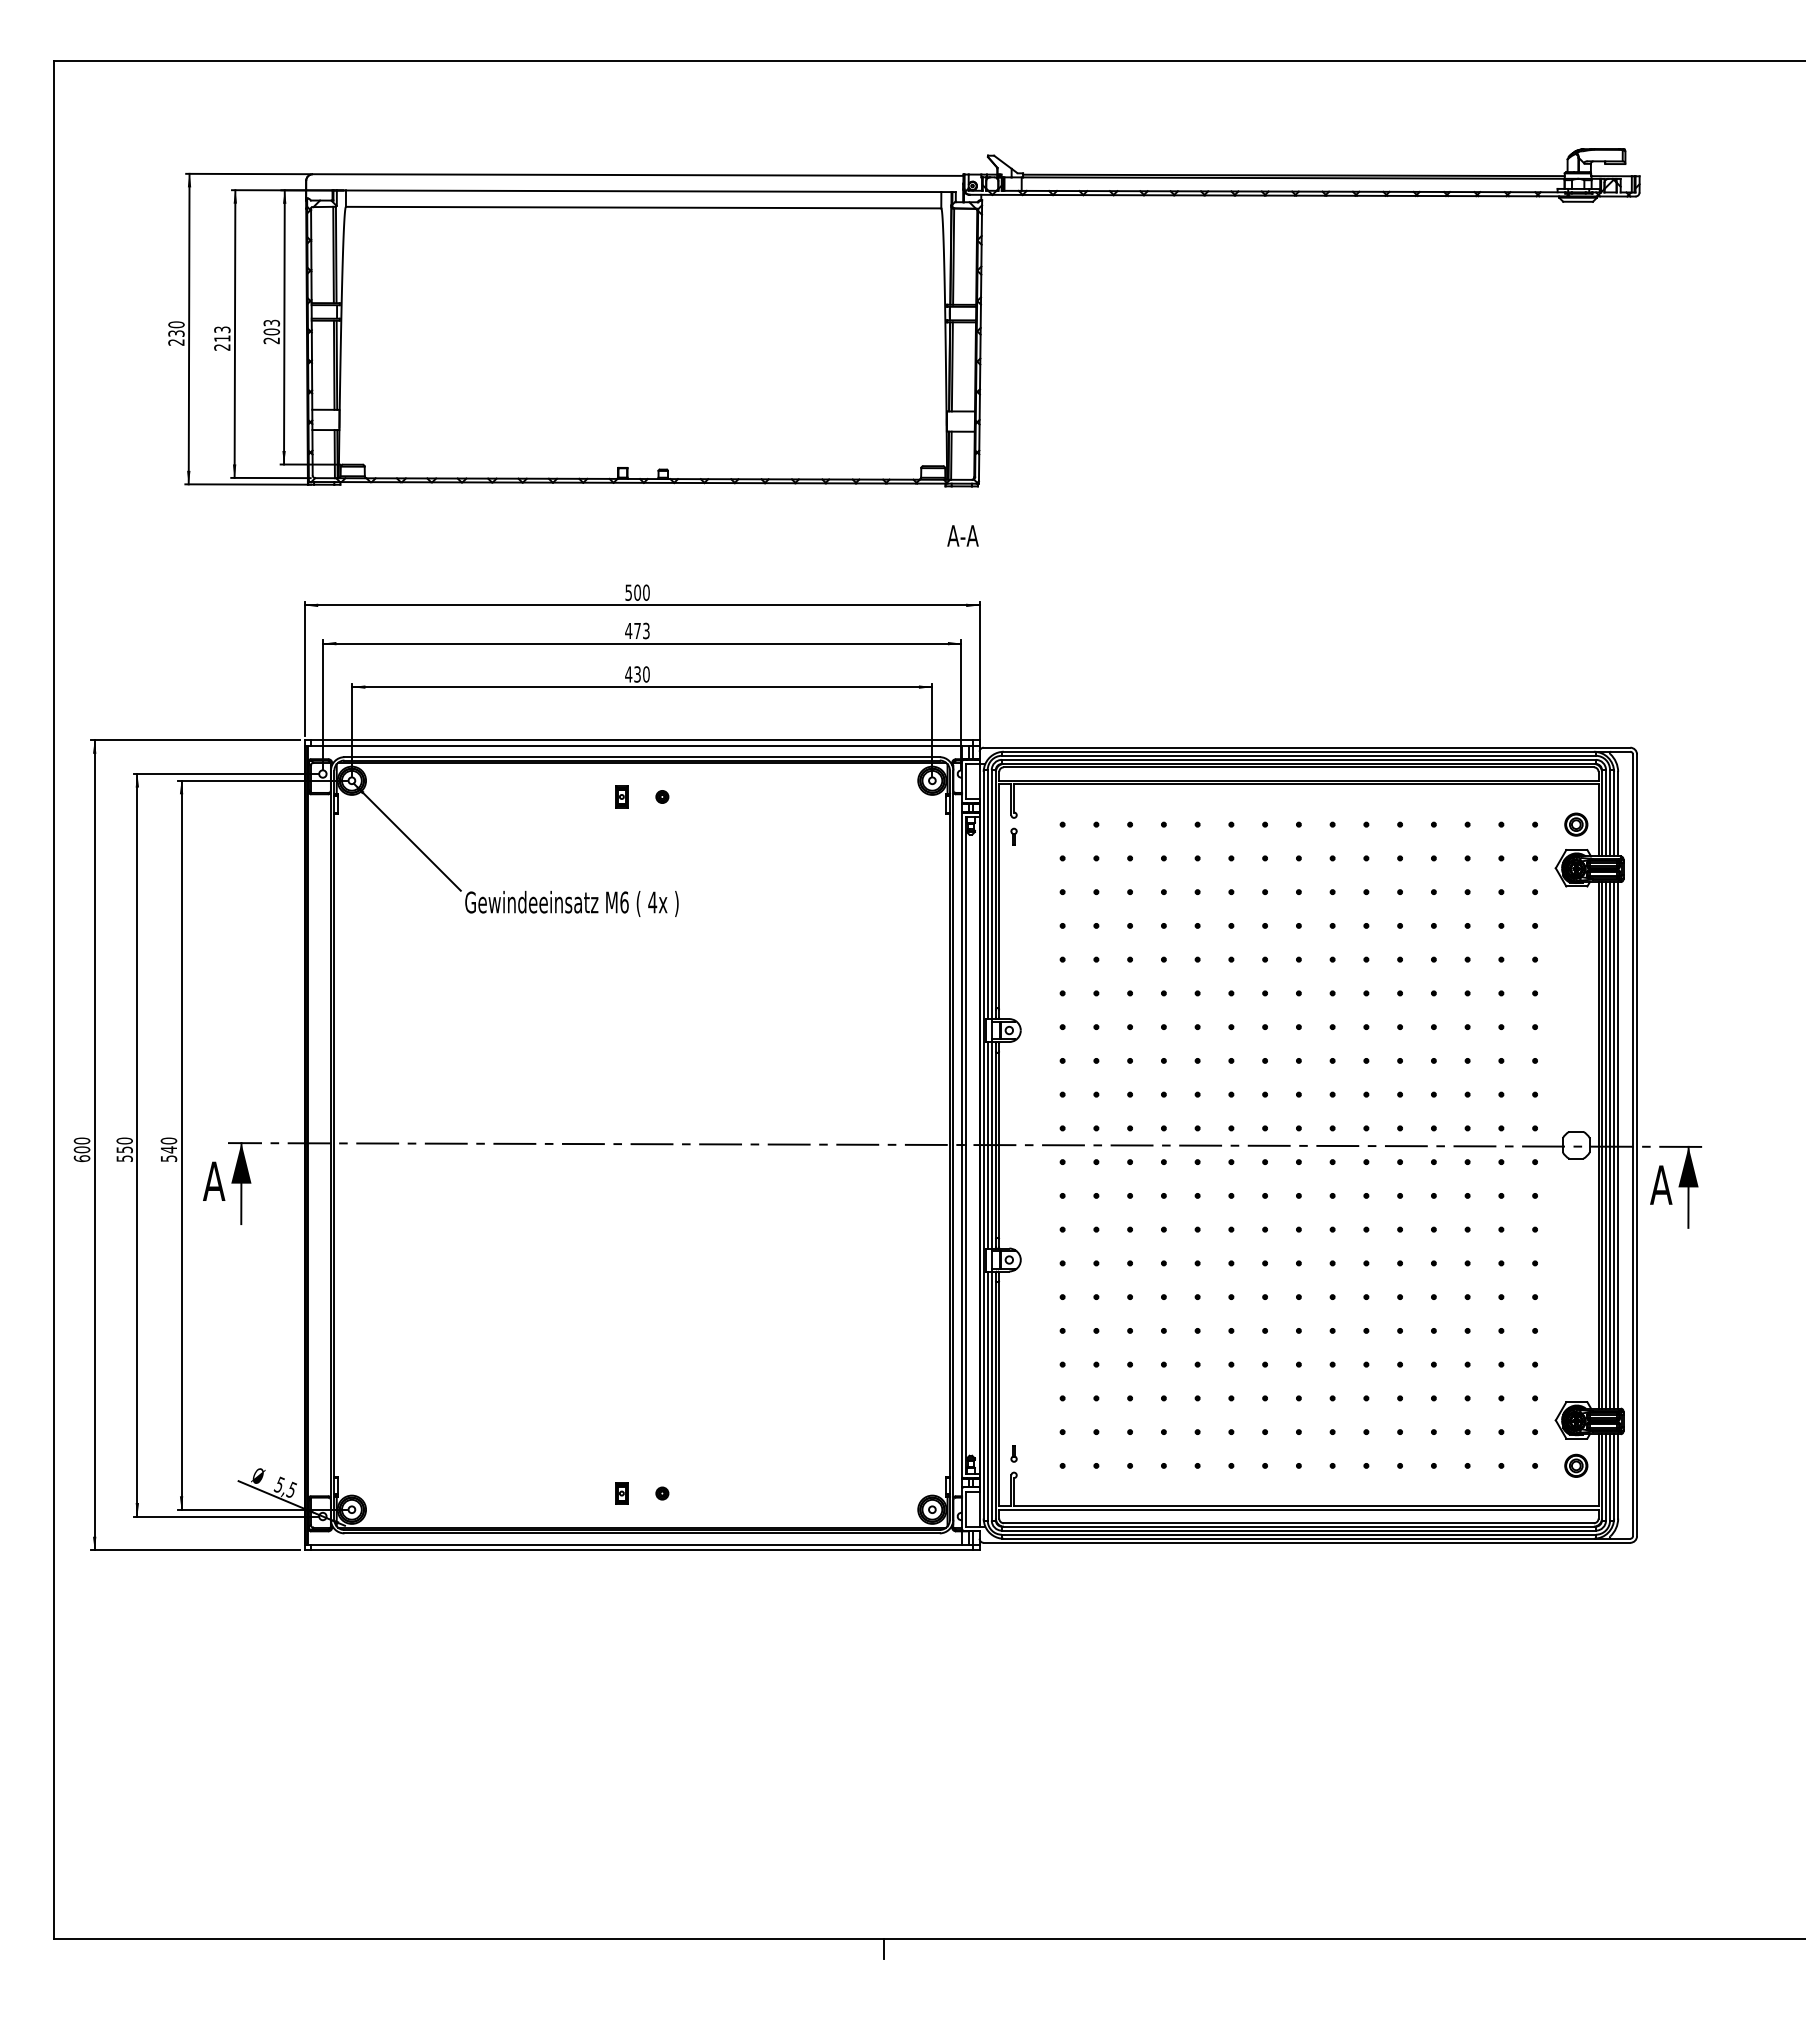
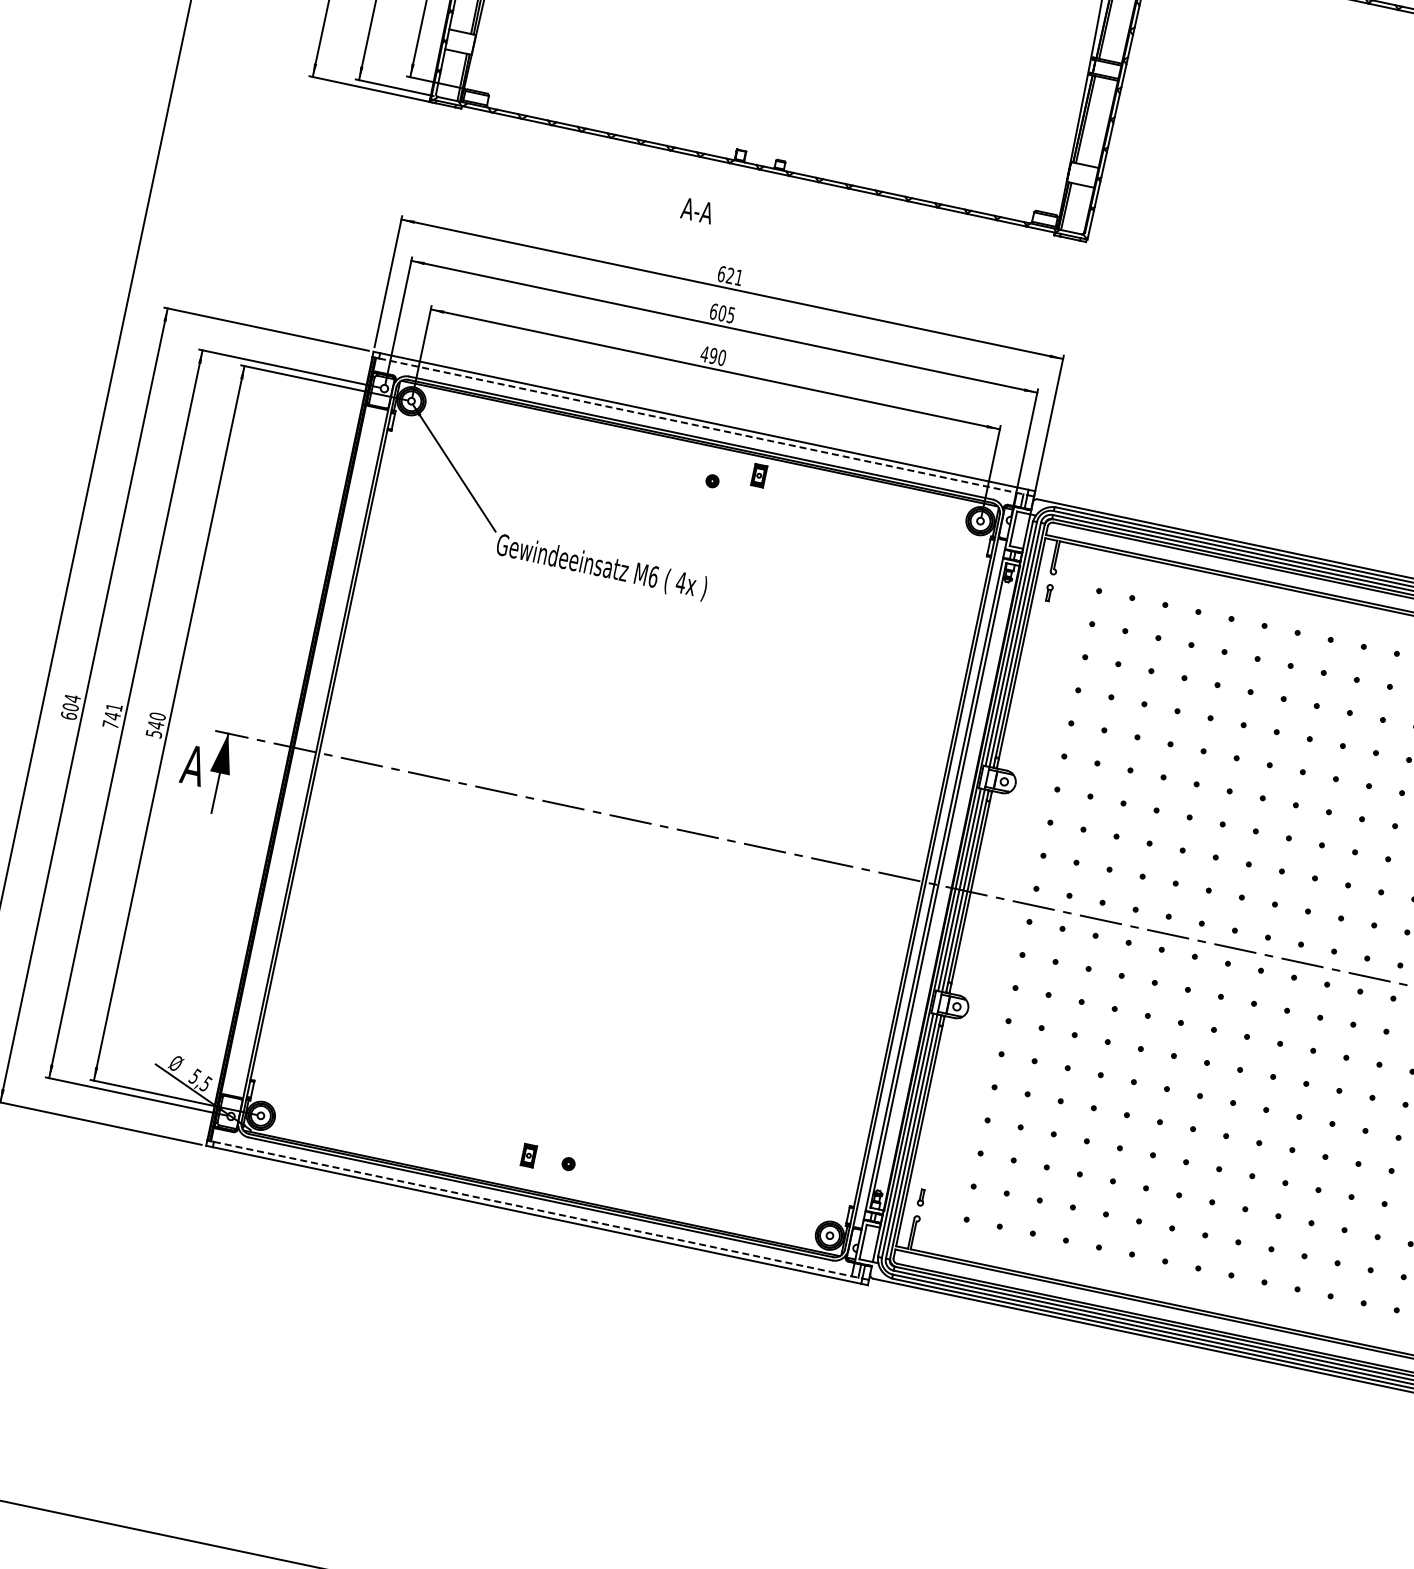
text: (962, 535) -> (697, 210), moved
text: (637, 592) -> (730, 275), 500 -> 621
text: (637, 630) -> (722, 312), 473 -> 605
text: (637, 674) -> (713, 356), 430 -> 490
line: (642, 745) -> (703, 426), solid -> dashed
part: (621, 796) -> (758, 475), moved
text: (81, 1140) -> (72, 698), 600 -> 604
text: (124, 1149) -> (112, 715), 550 -> 741
line: (642, 1544) -> (538, 1209), solid -> dashed

